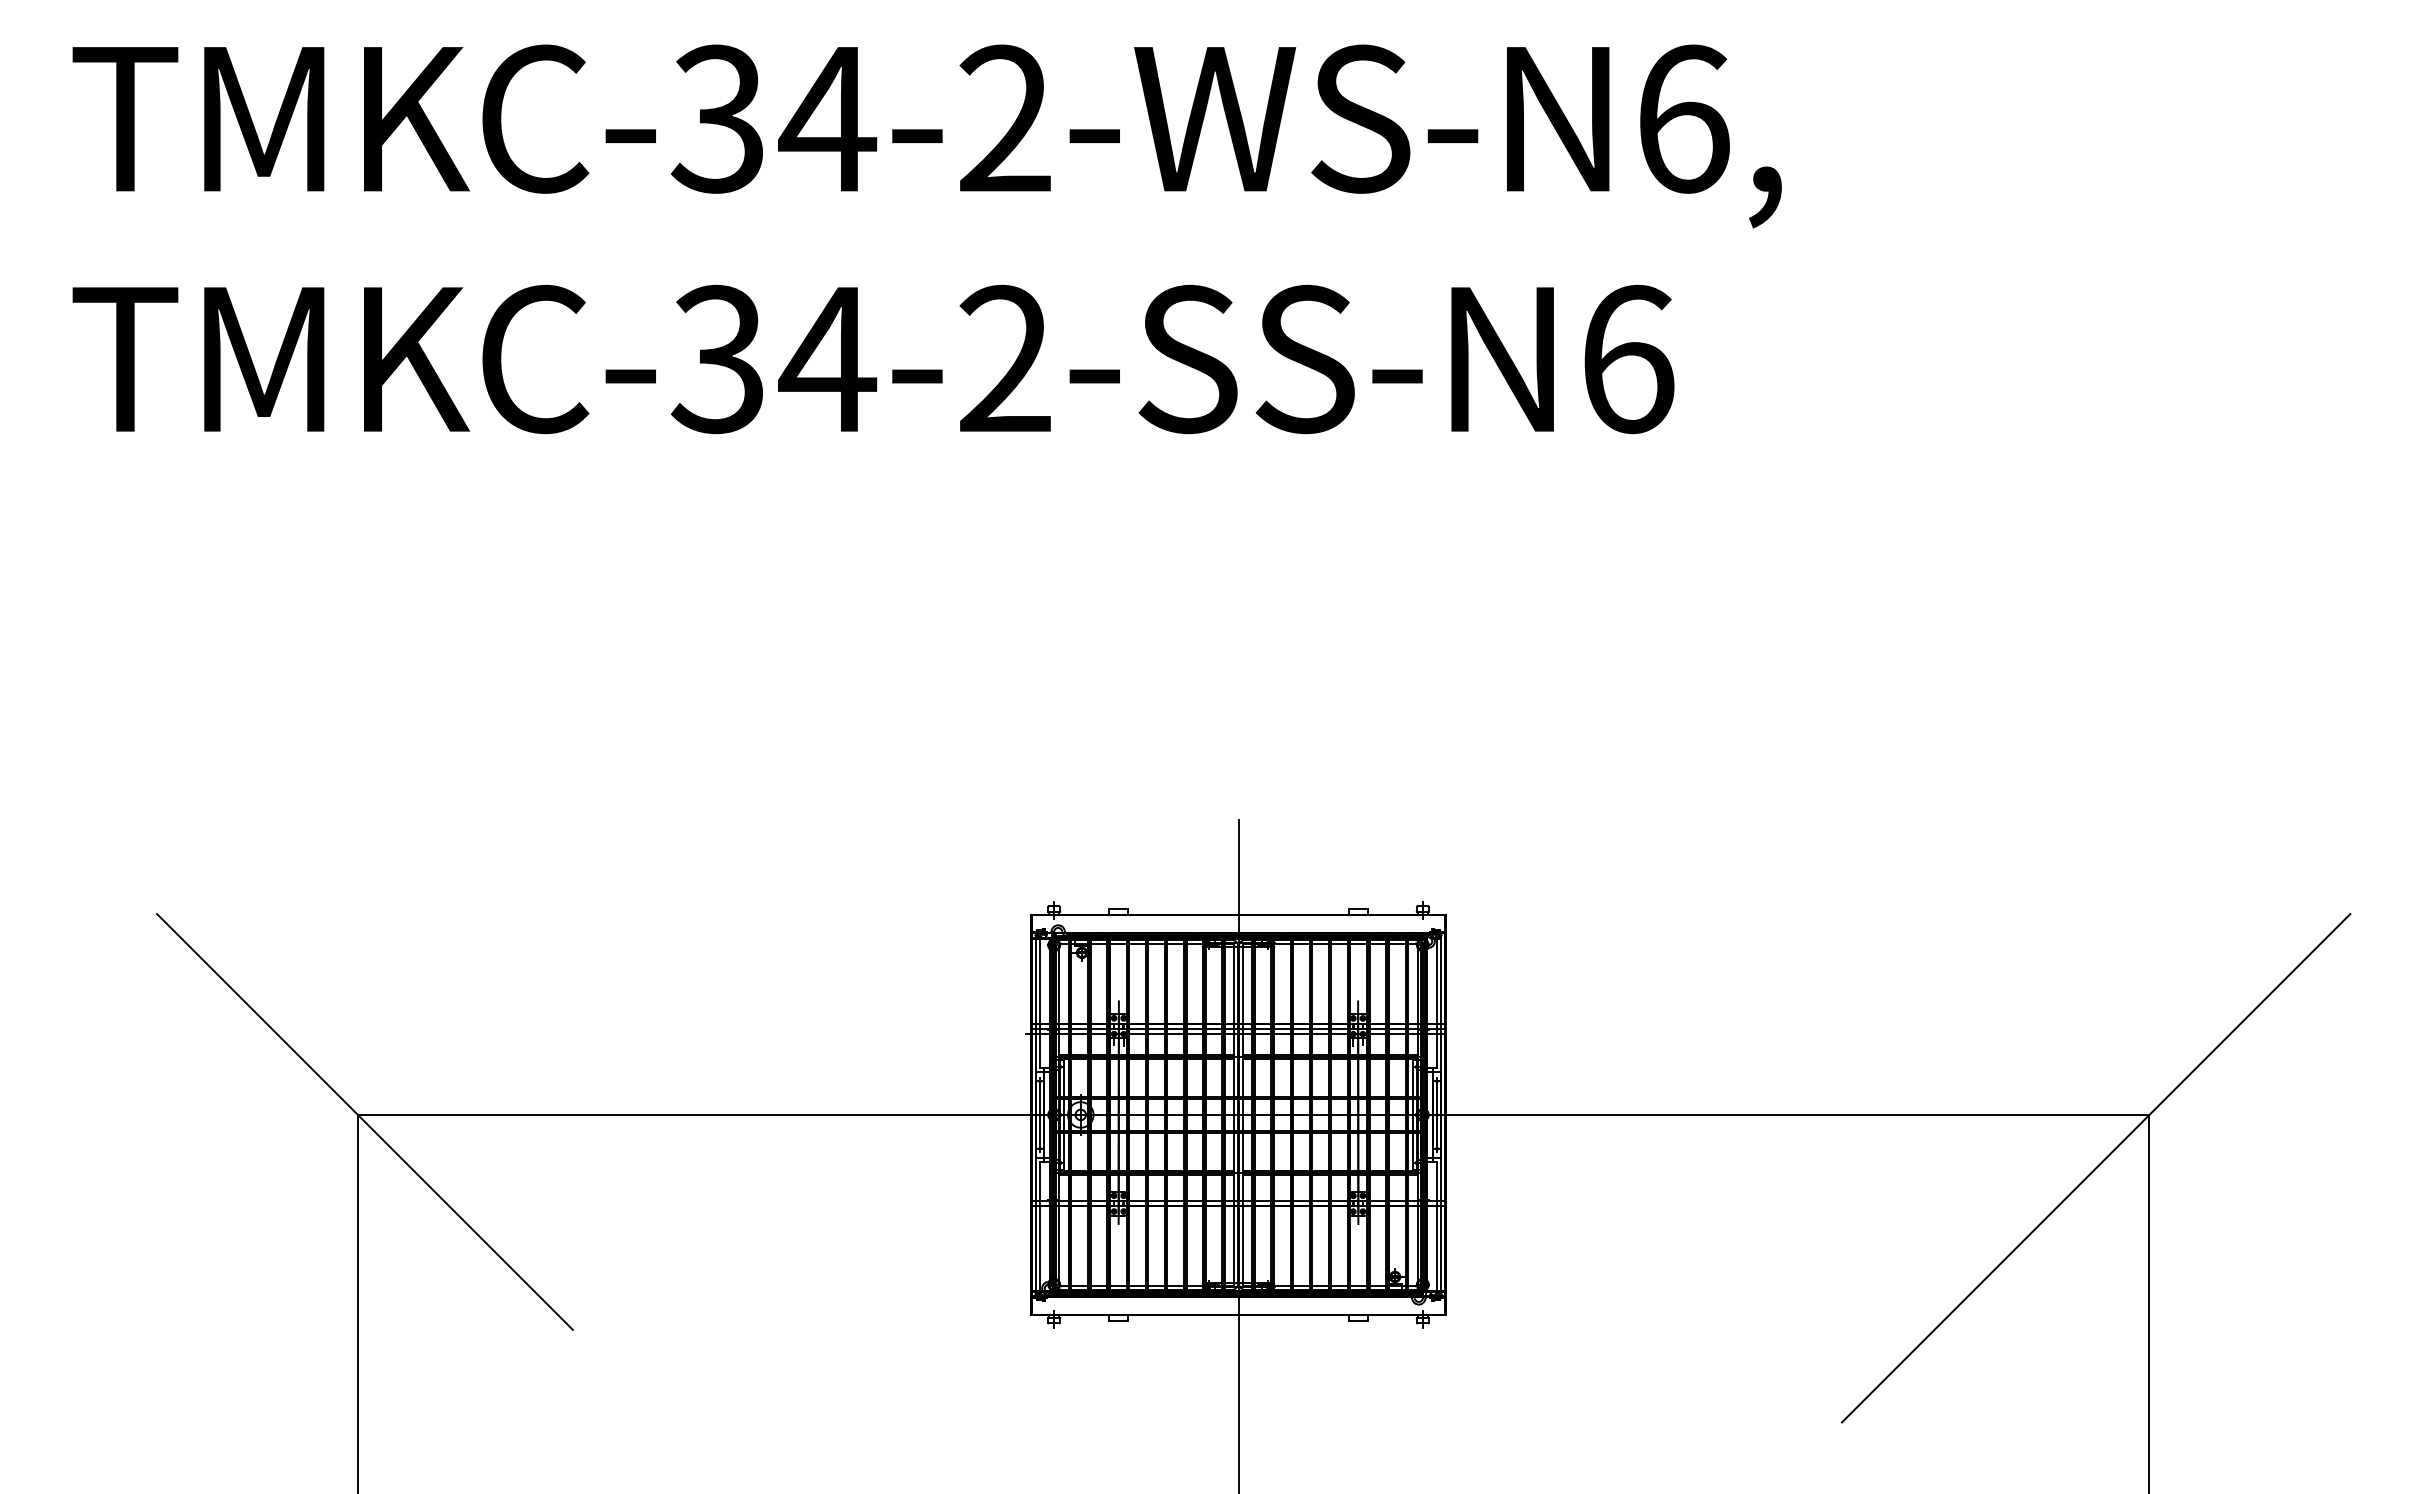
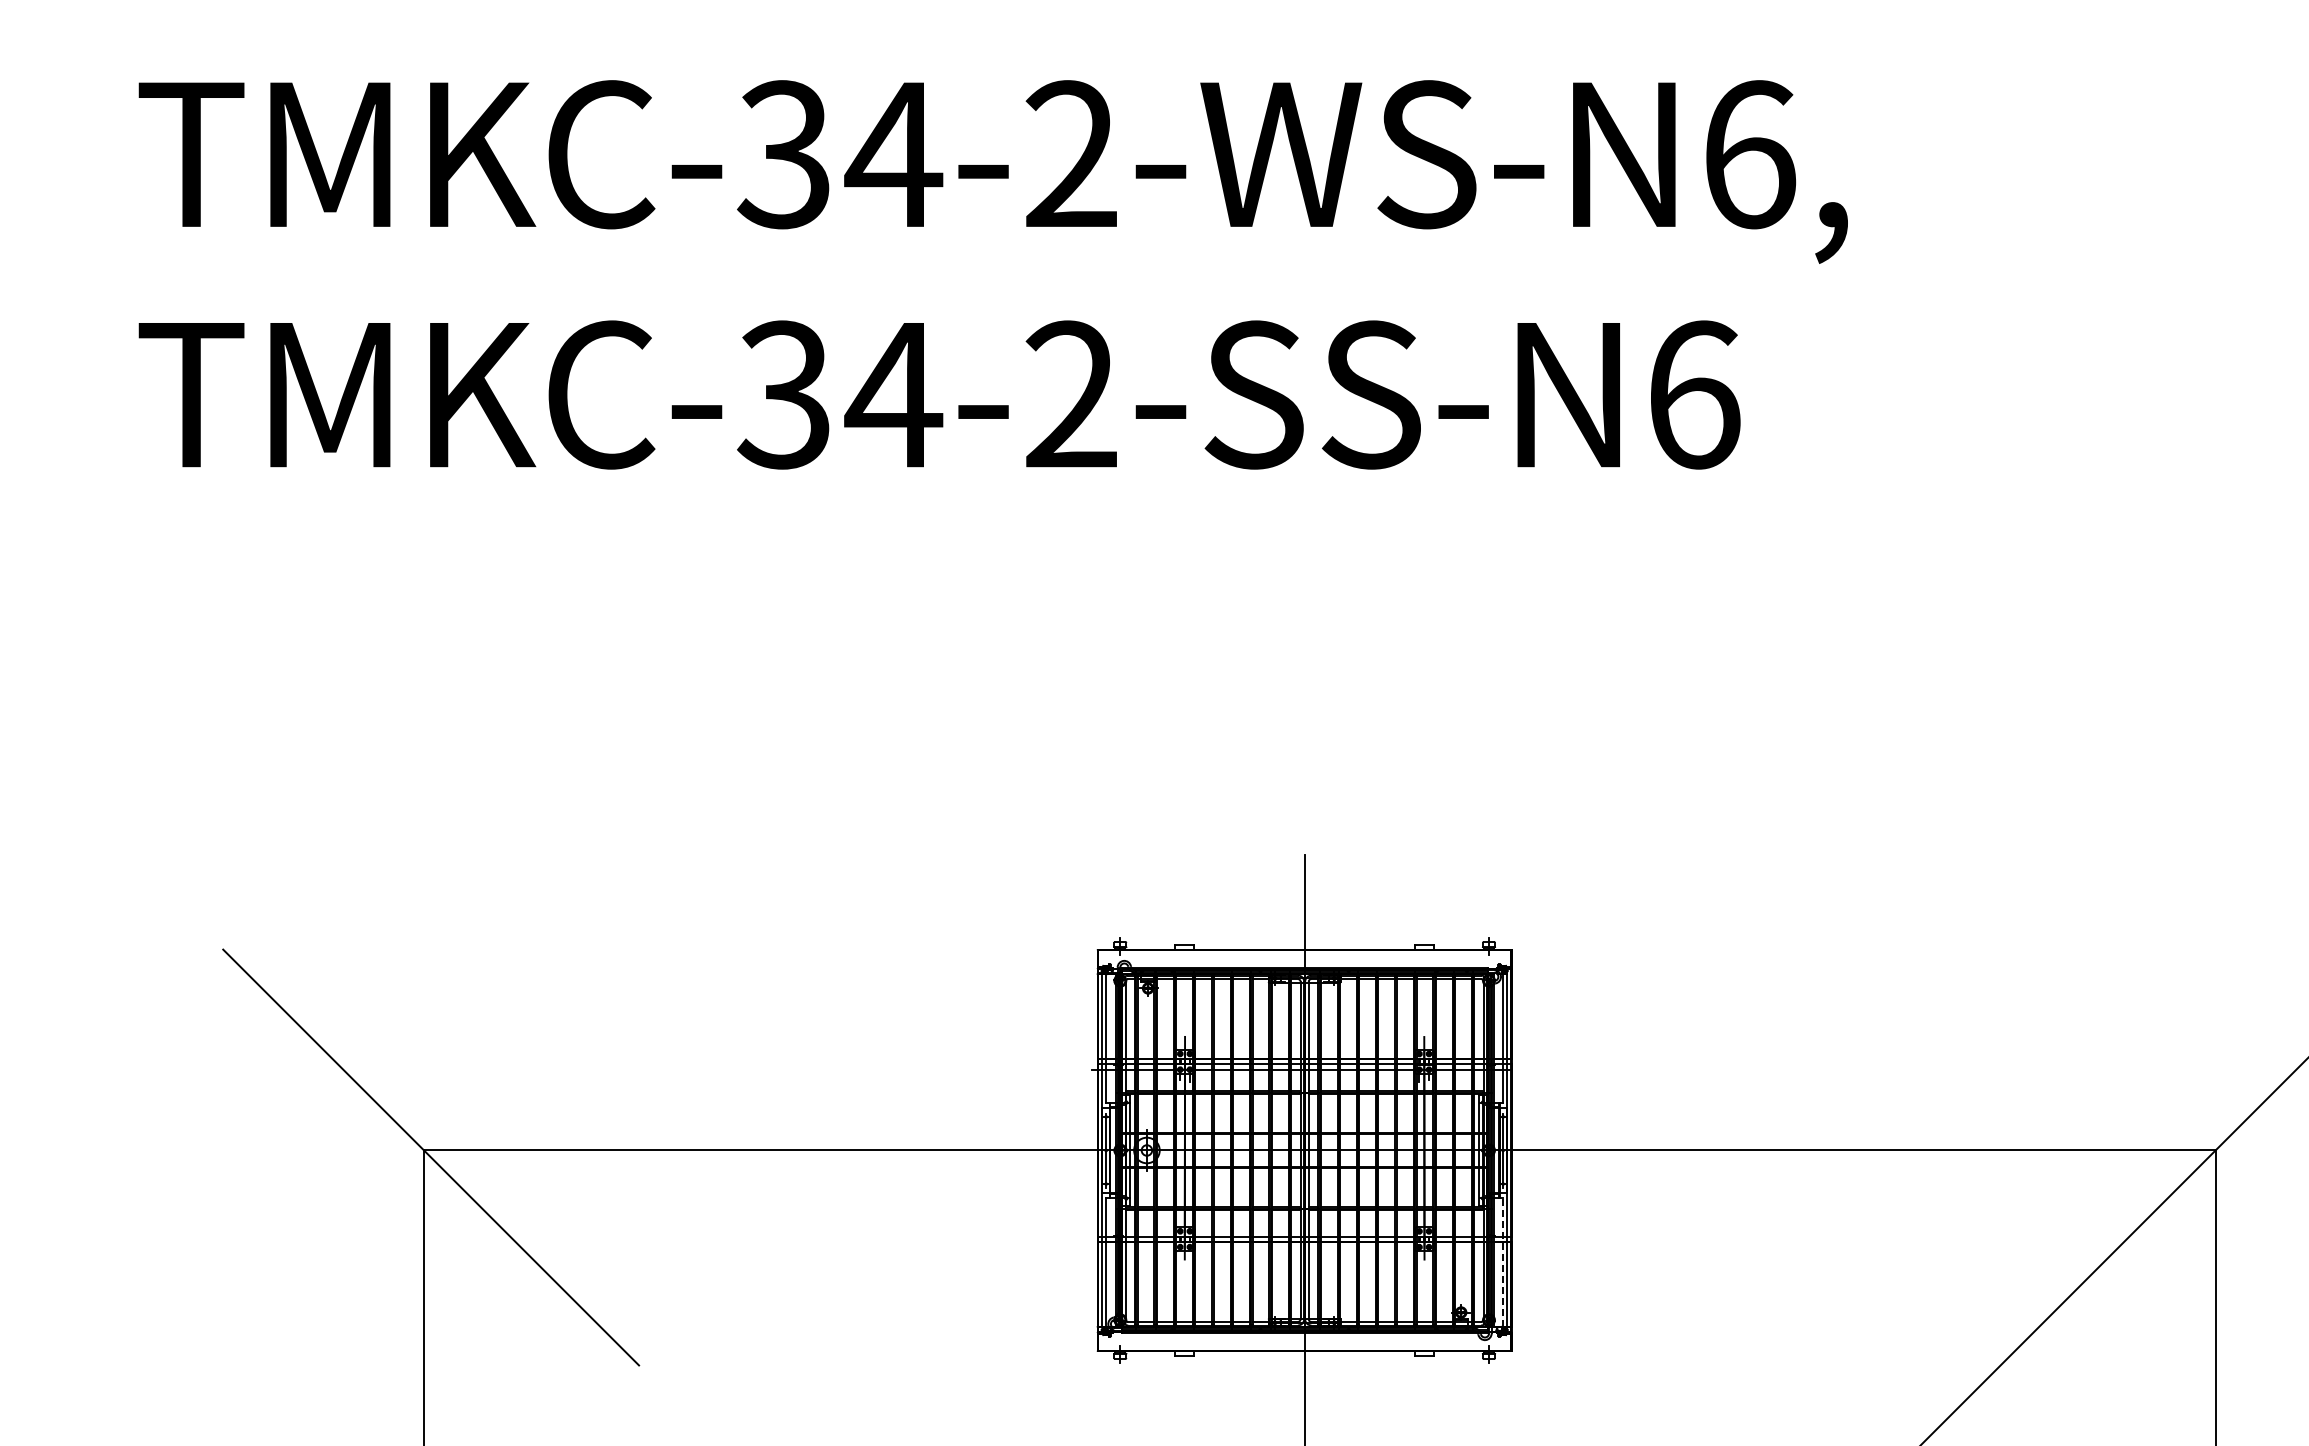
line: (1436, 1226) -> (1502, 1262), solid -> dashed

